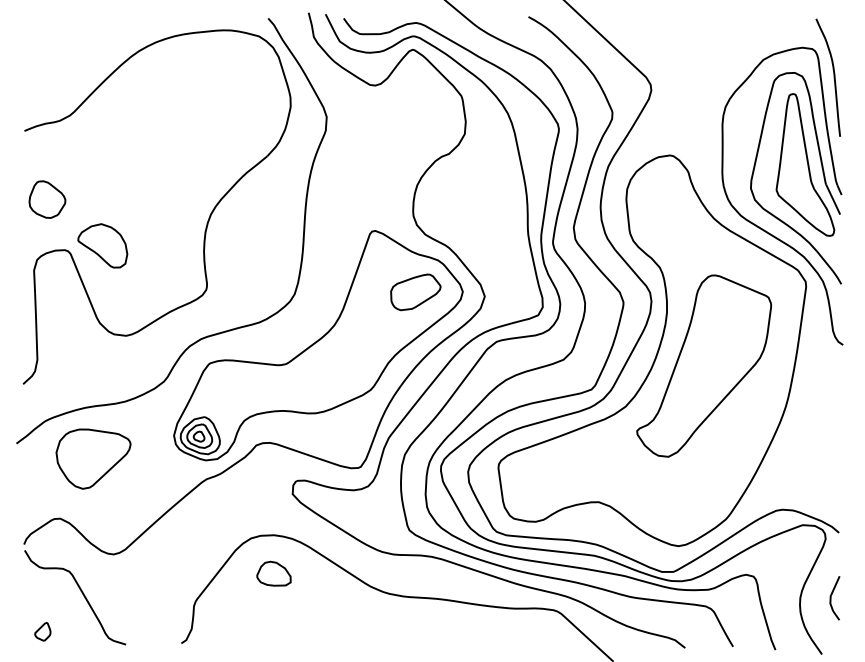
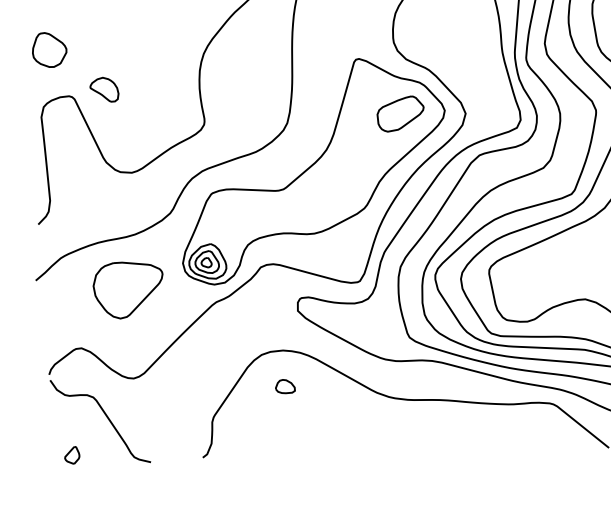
part: (102, 245) -> (104, 89), size x0.6
part: (93, 458) -> (128, 289), moved
part: (273, 573) -> (284, 386), size x0.6

